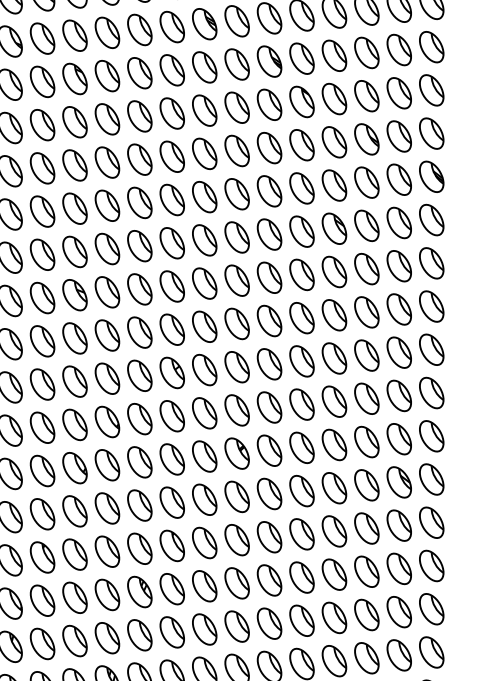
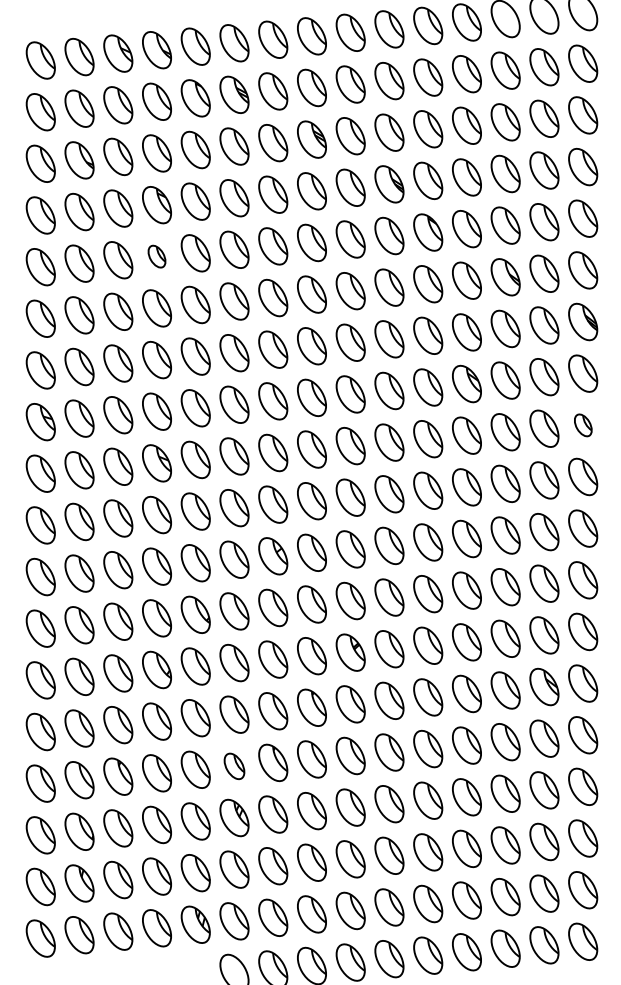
part: (74, 122) -> (156, 256), size x0.6
part: (432, 263) -> (583, 425), size x0.6
part: (139, 548) -> (234, 766), size x0.7

